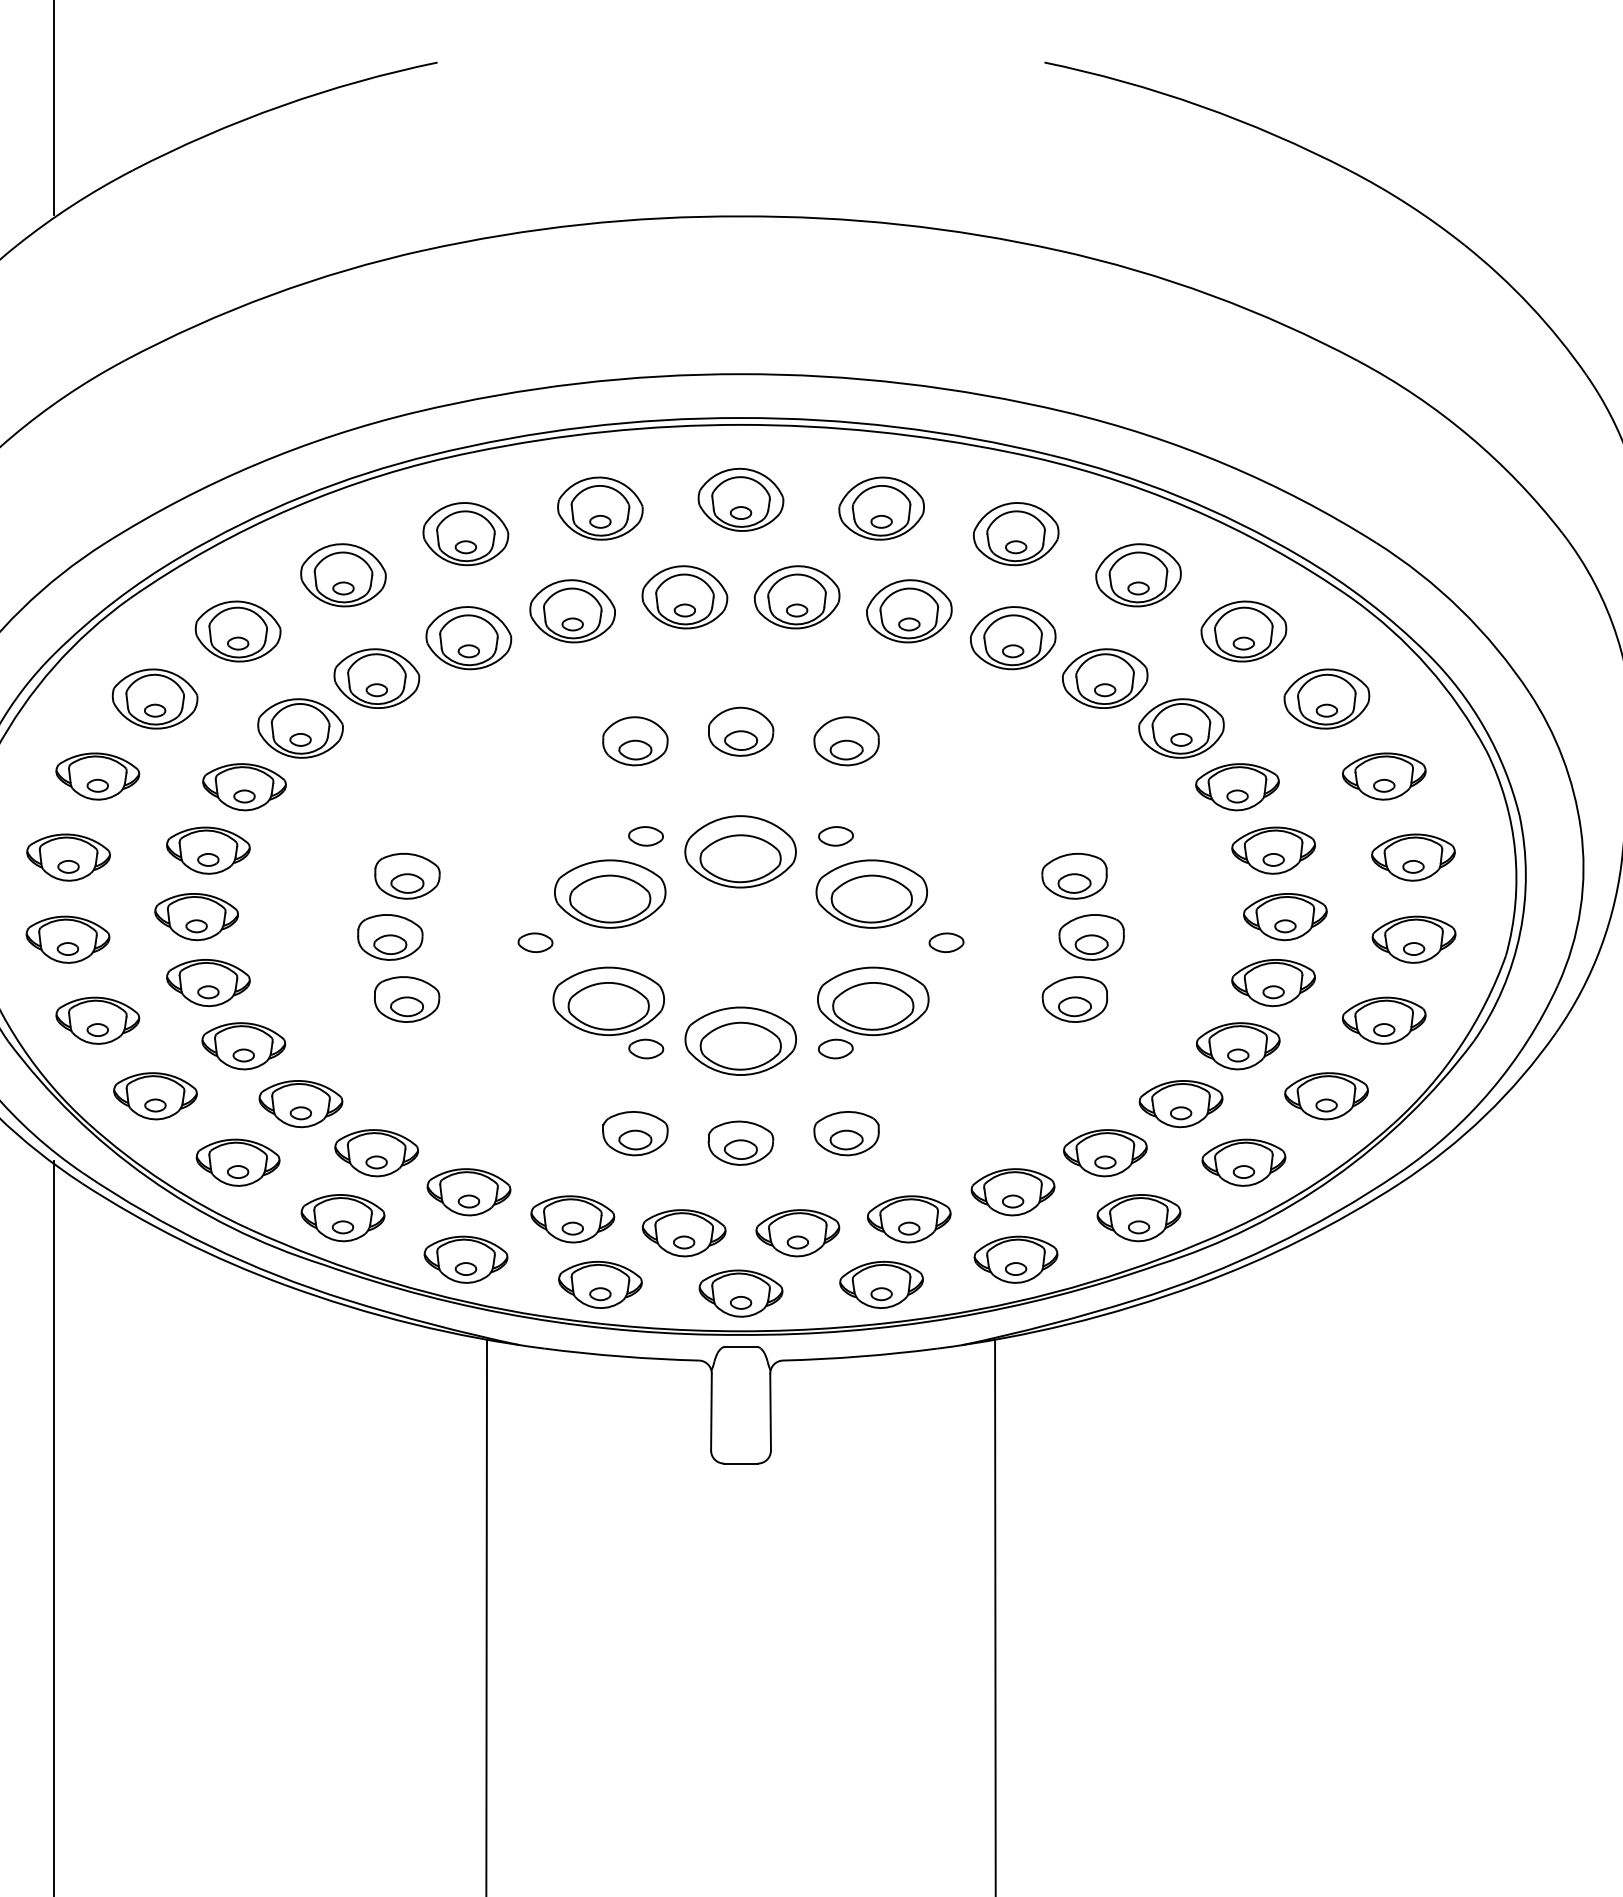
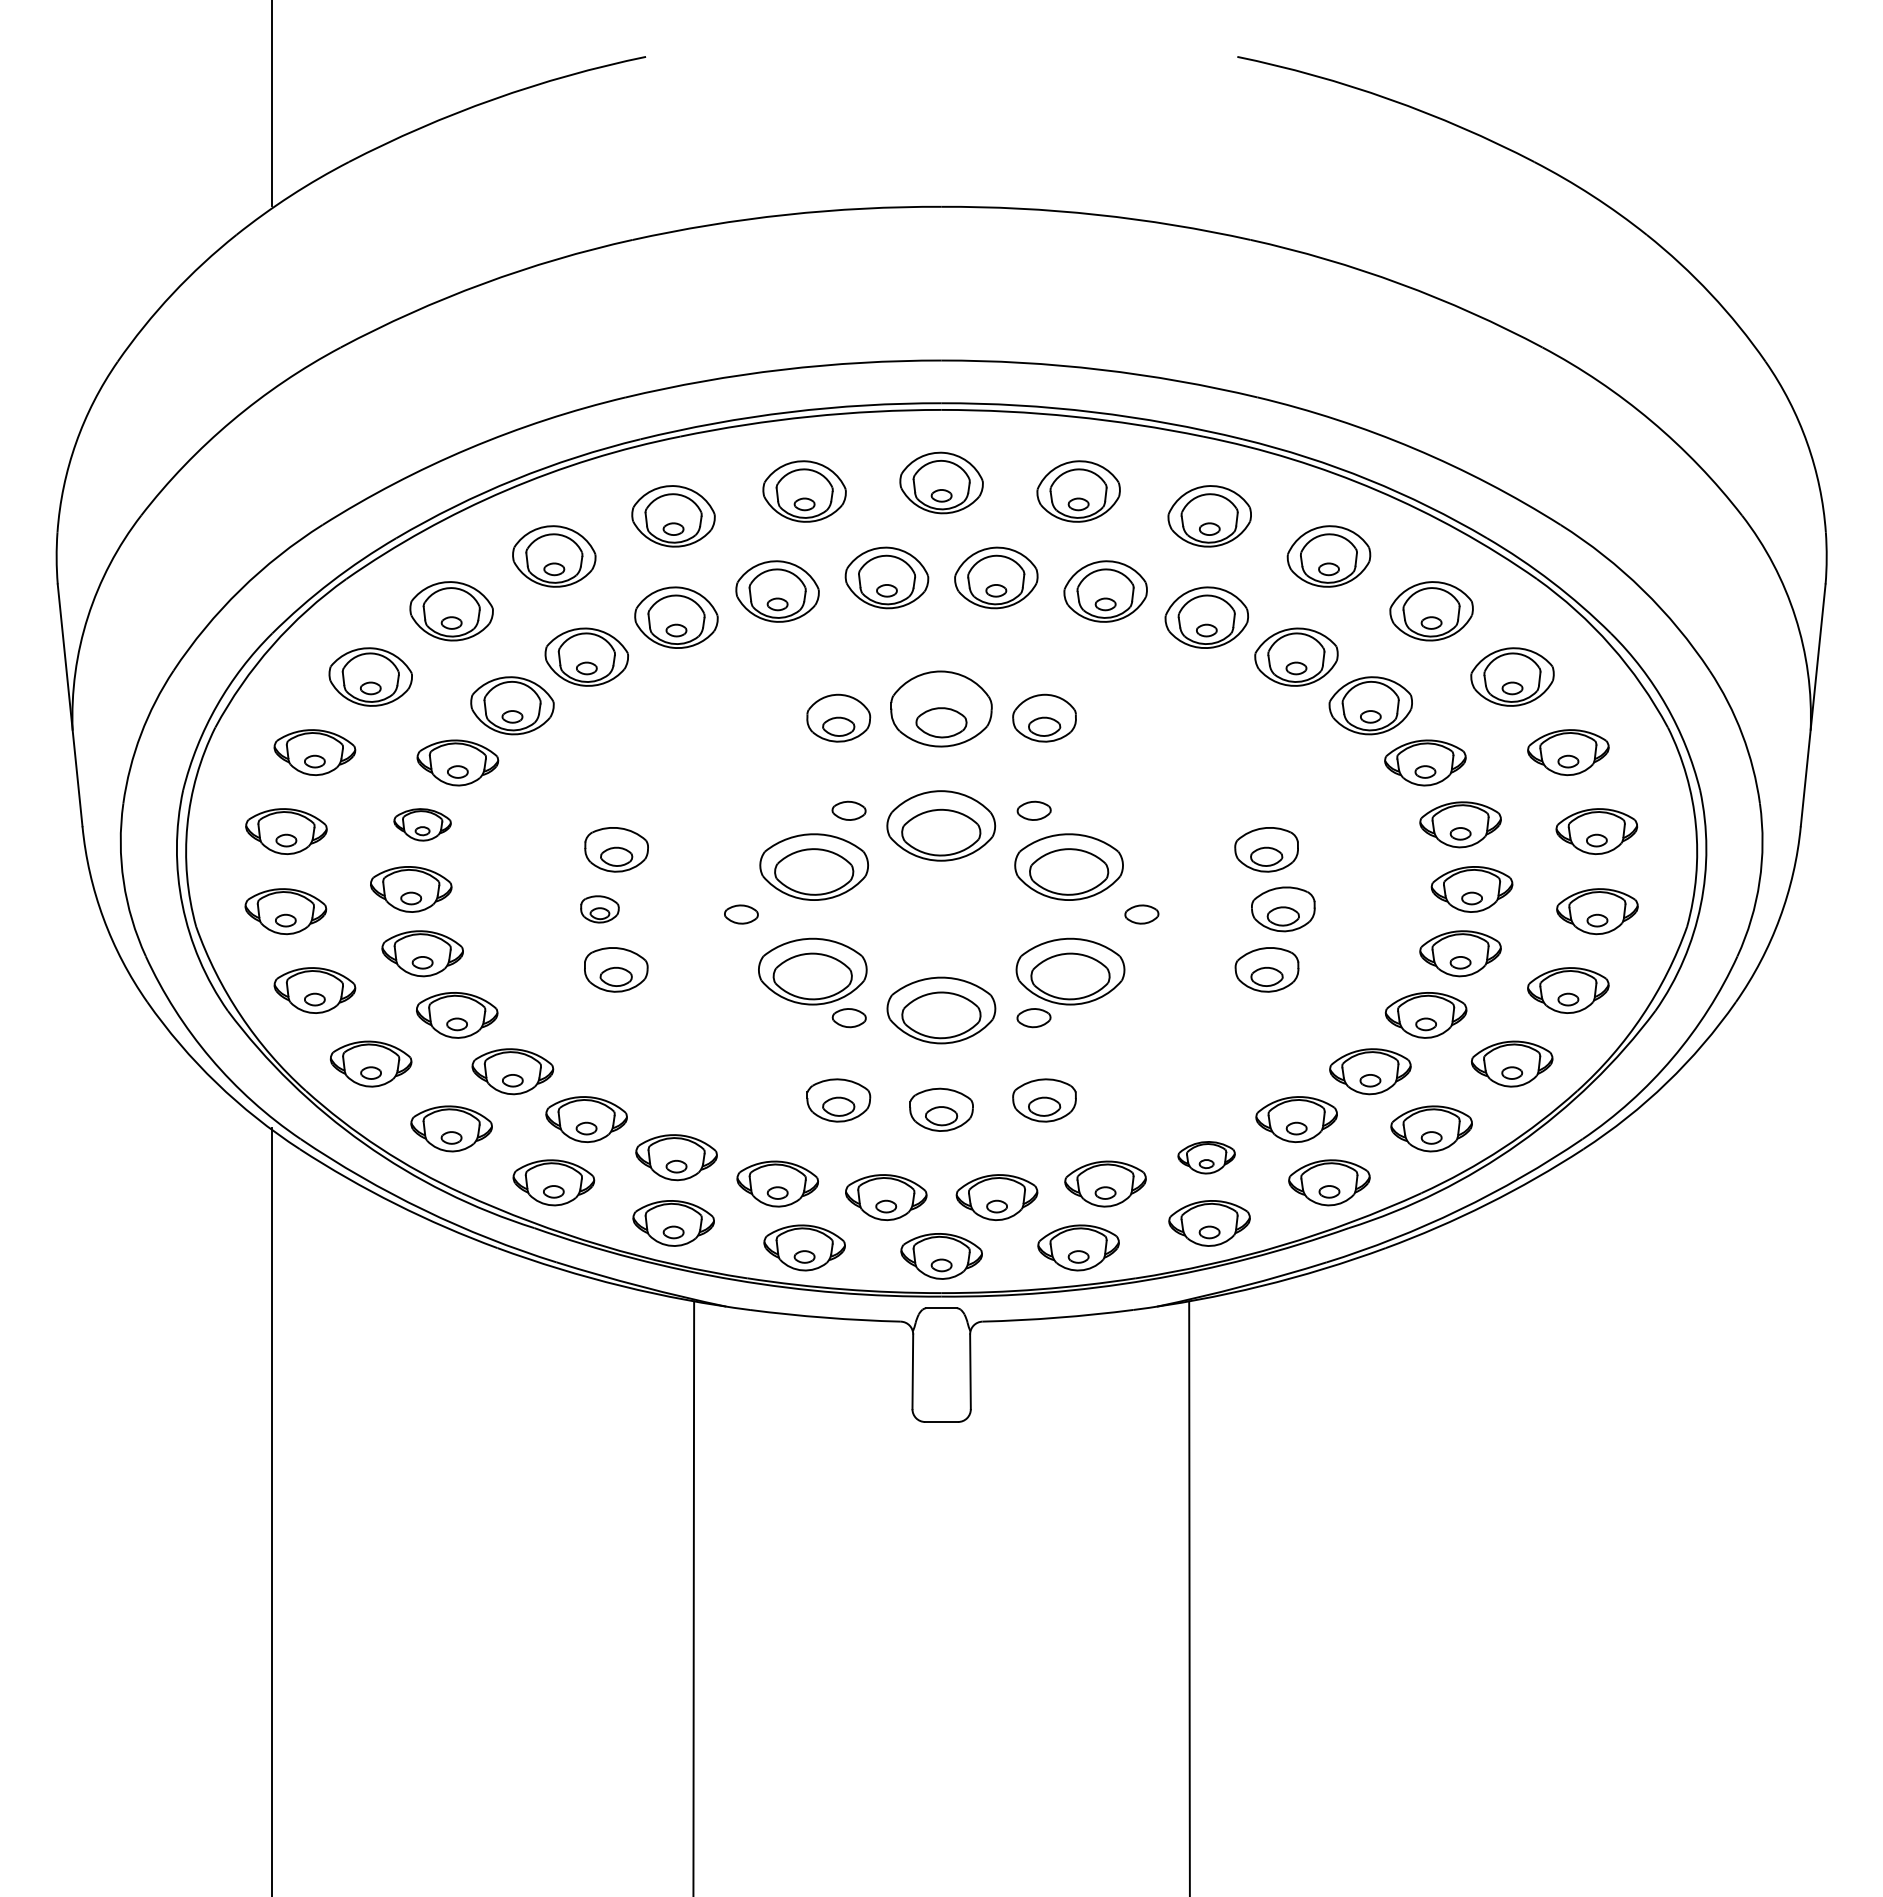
part: (740, 731) -> (941, 708), size x1.6
part: (208, 850) -> (422, 824), size x0.7
part: (389, 937) -> (599, 909), size x0.6
part: (1012, 1192) -> (1206, 1157), size x0.7

